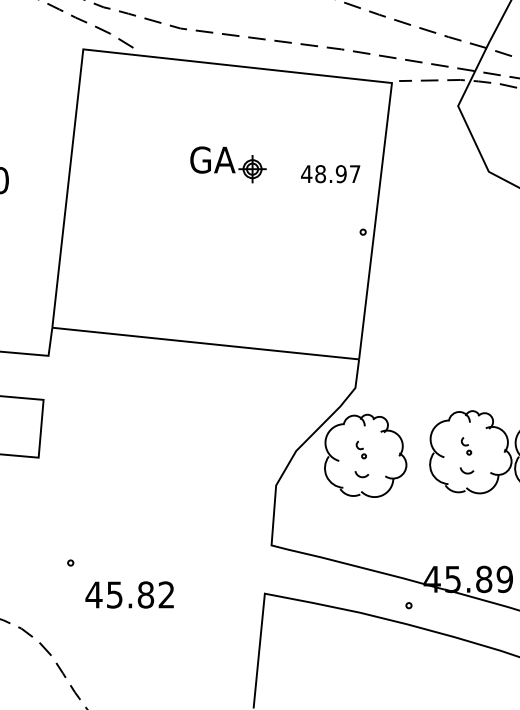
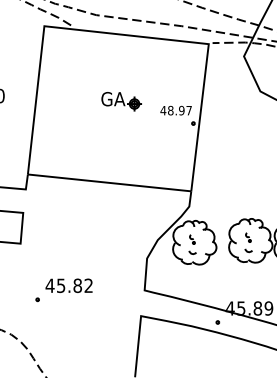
part: (228, 164) -> (121, 101), moved
text: (329, 173) -> (175, 110), moved
text: (128, 594) -> (68, 285), moved

